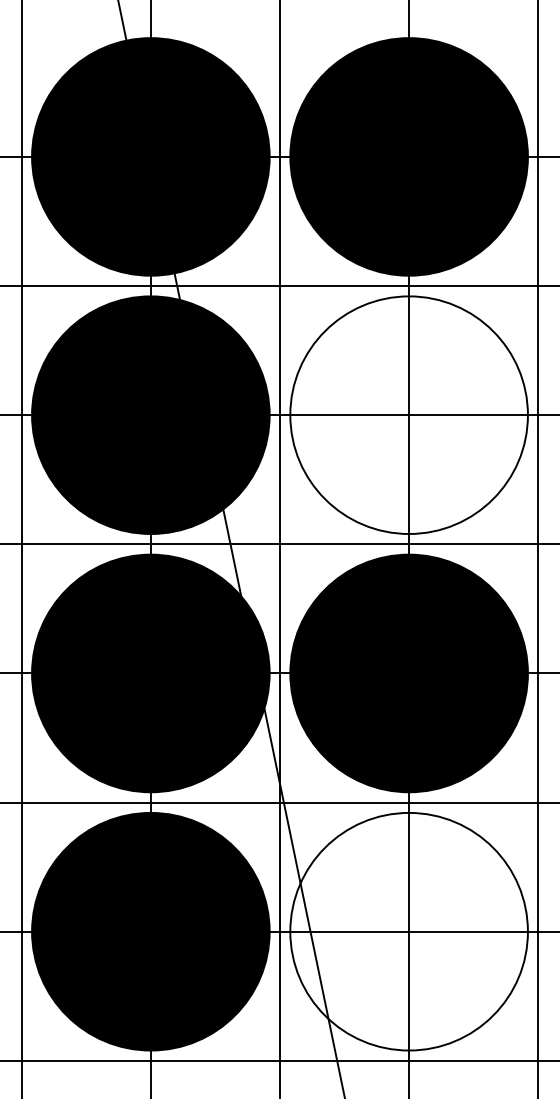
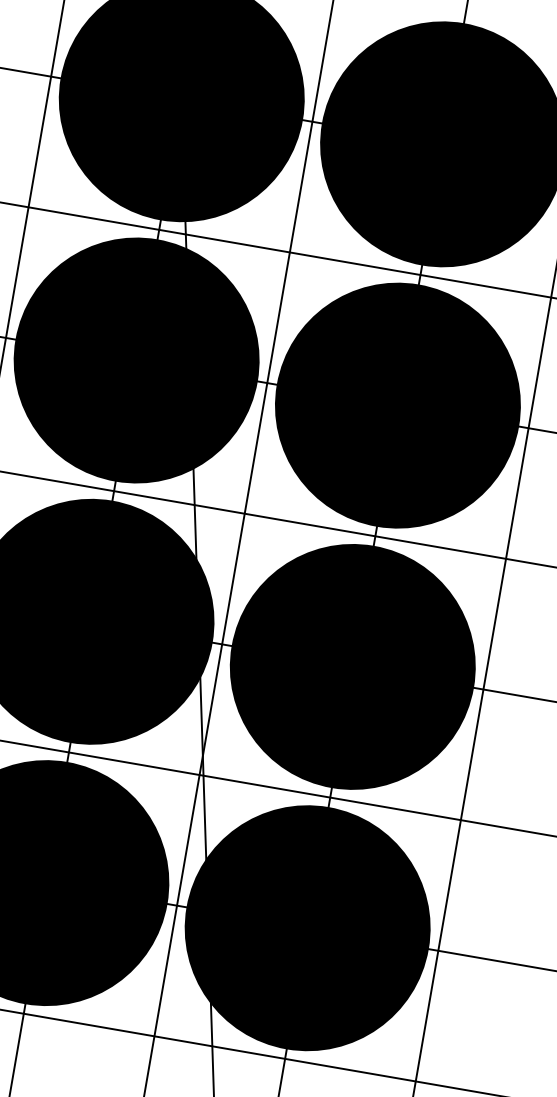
fill: (408, 415) -> (397, 405), added
fill: (408, 931) -> (307, 927), added

